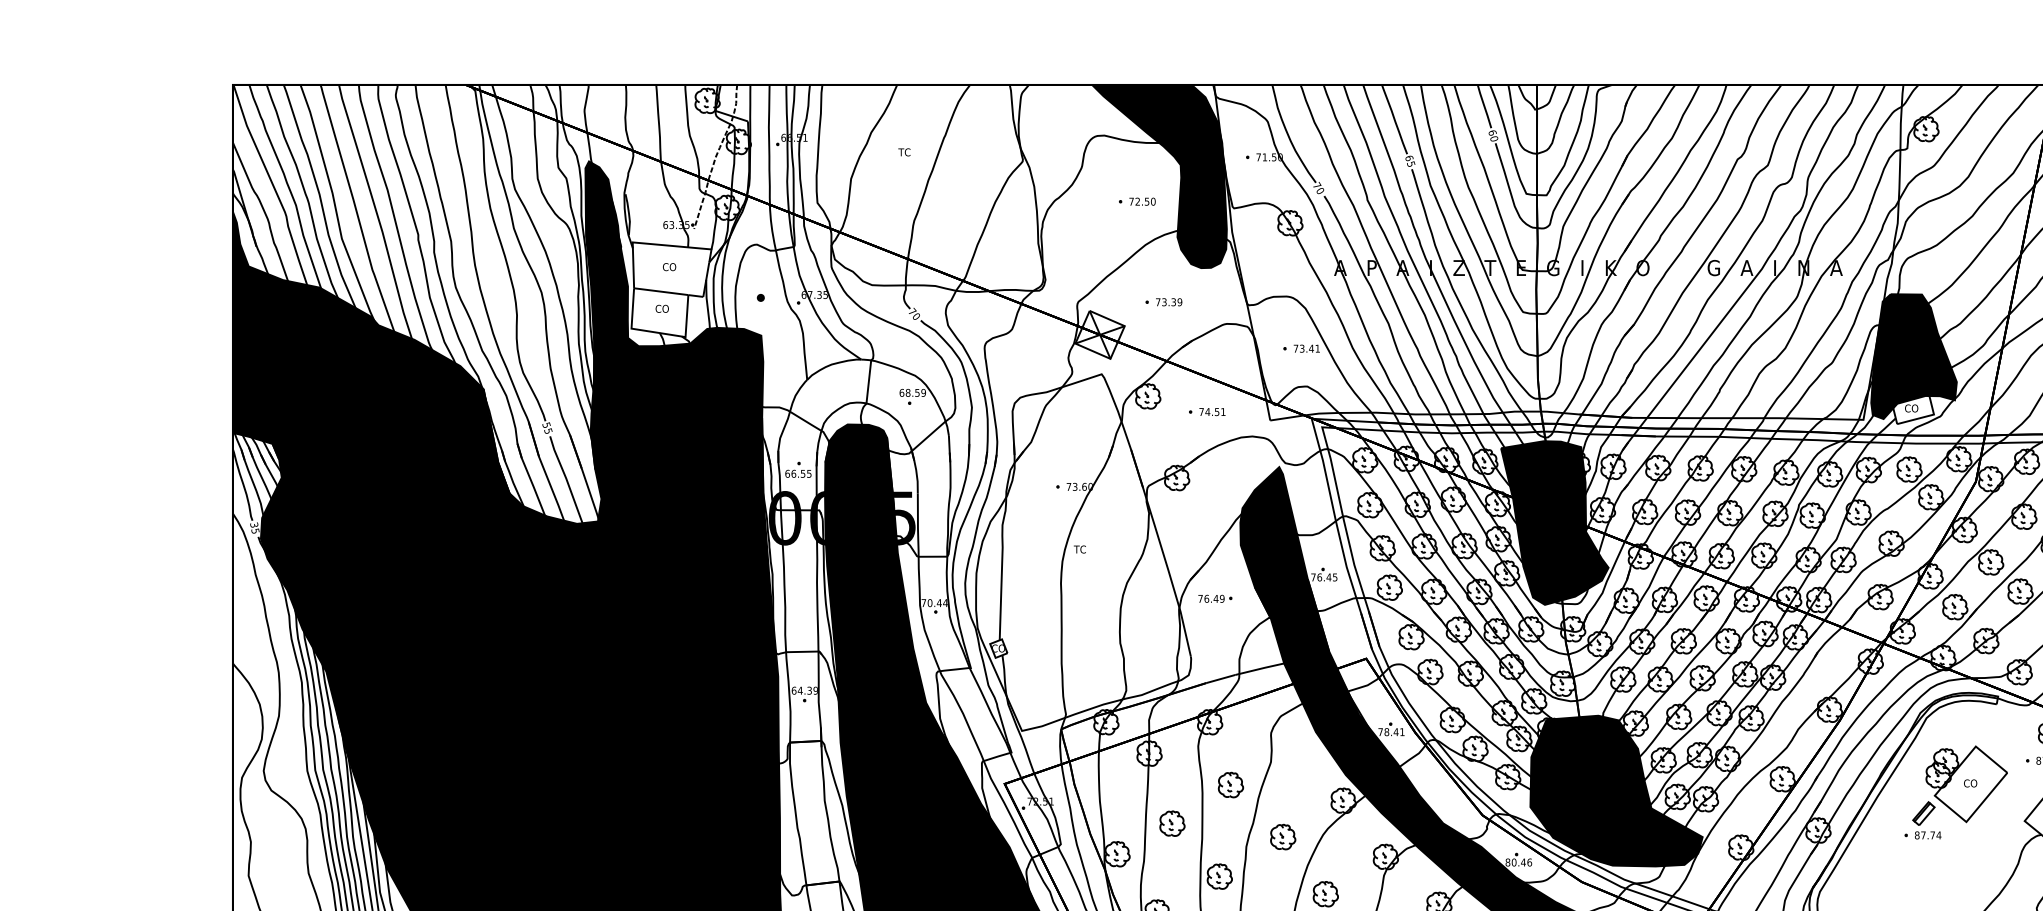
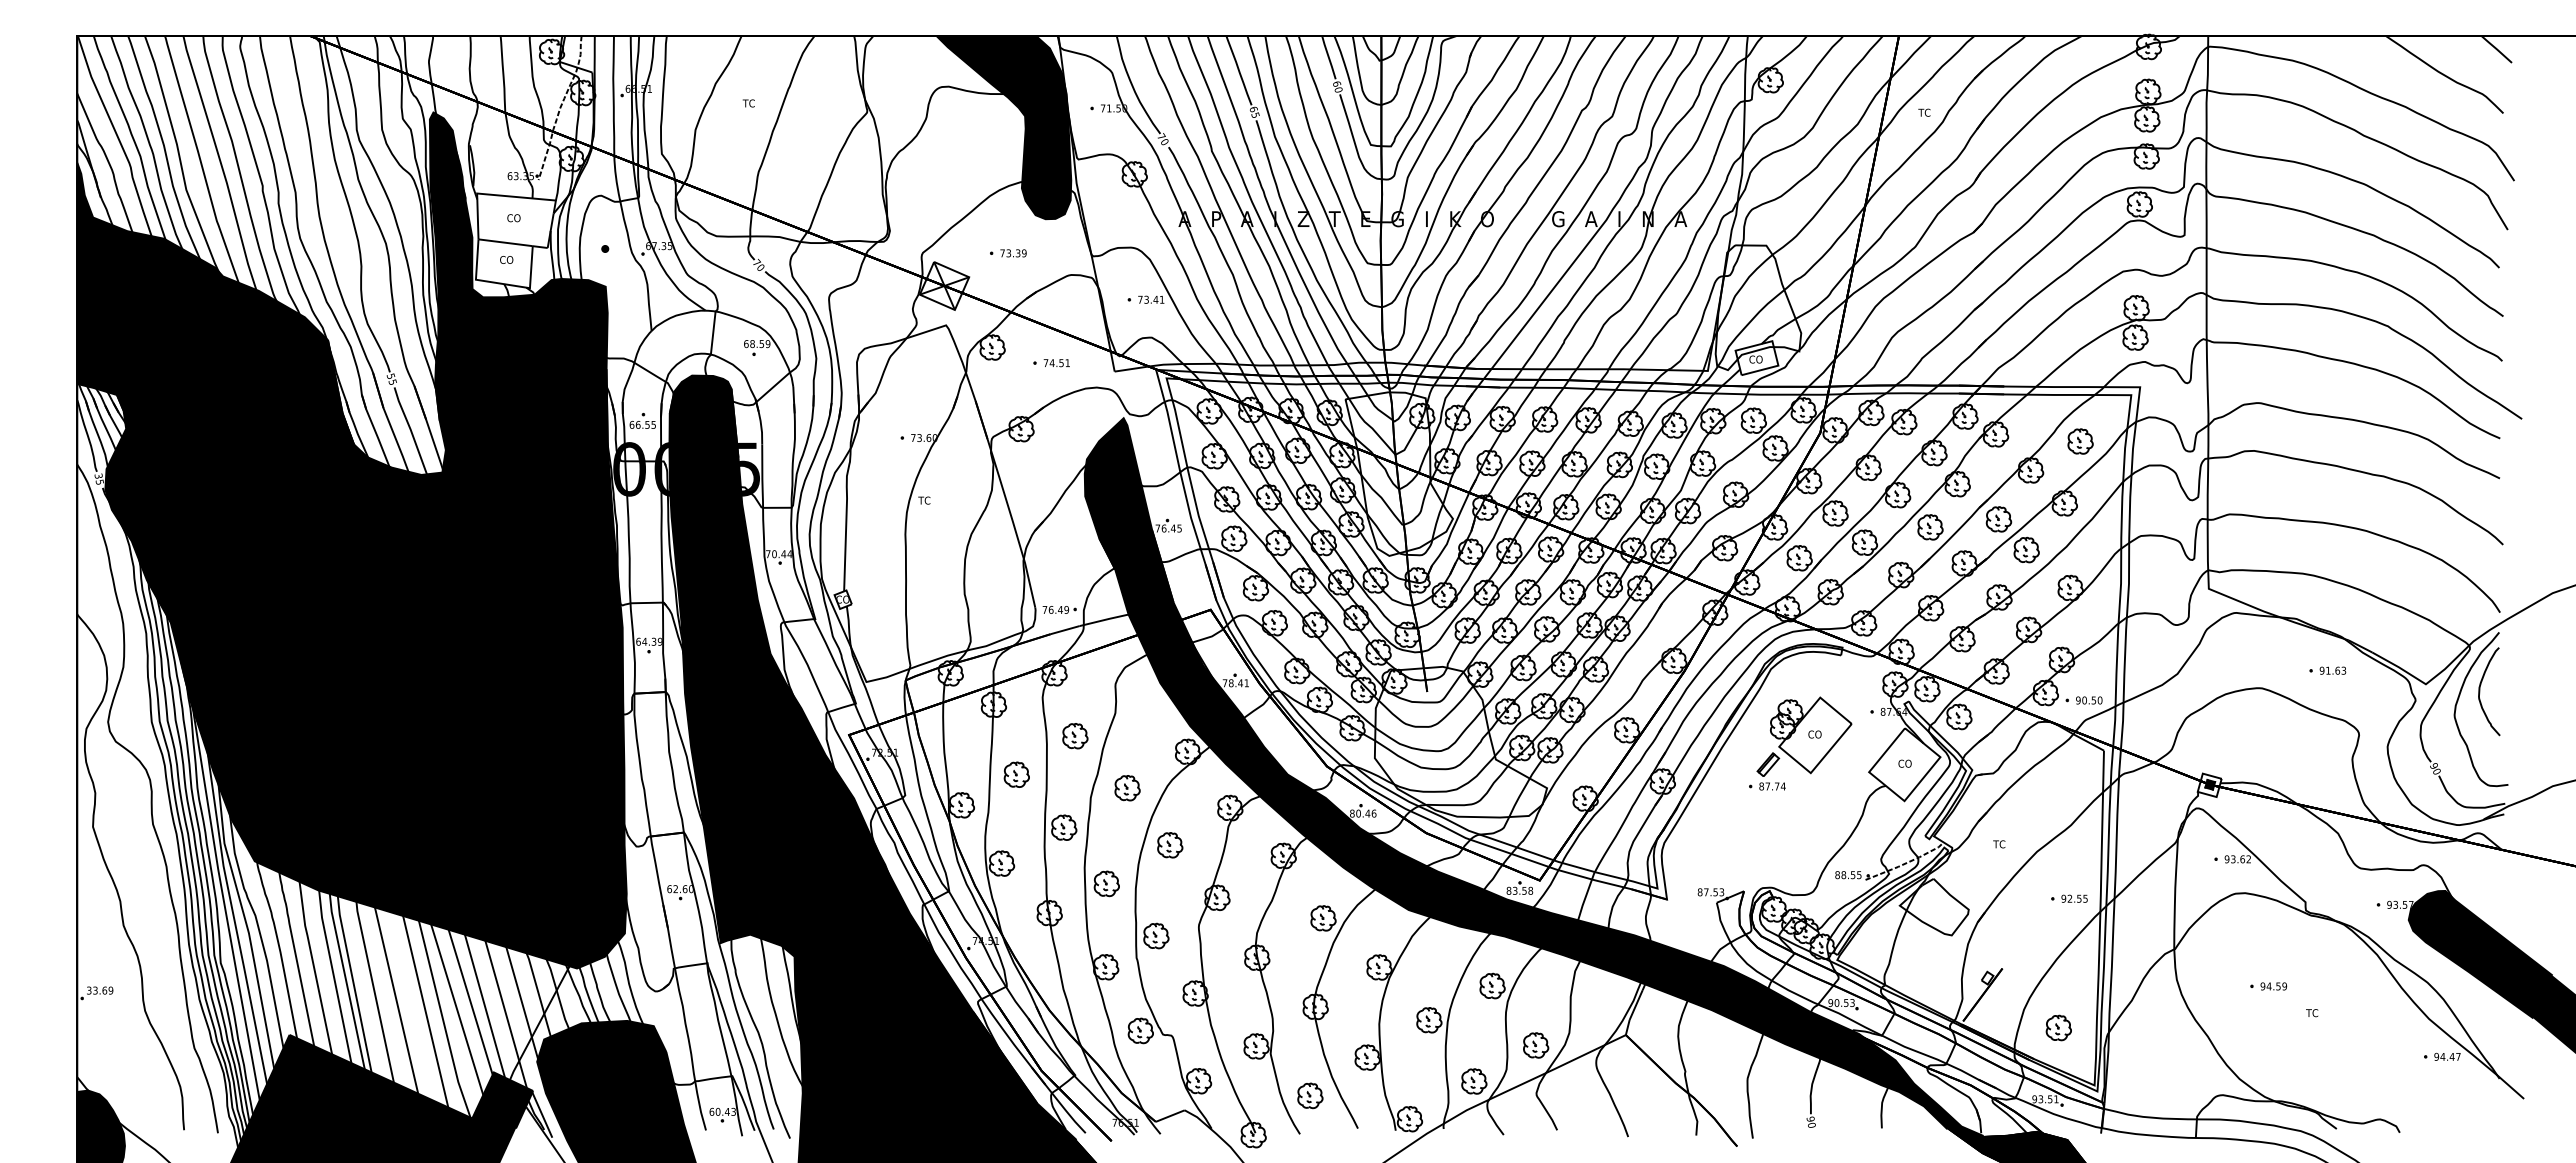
part: (1137, 201) -> (981, 152), removed
fill: (1914, 356) -> (1758, 307), removed
fill: (1555, 522) -> (1399, 473), removed
part: (1215, 598) -> (1059, 609), moved
fill: (1616, 790) -> (1460, 741), removed

